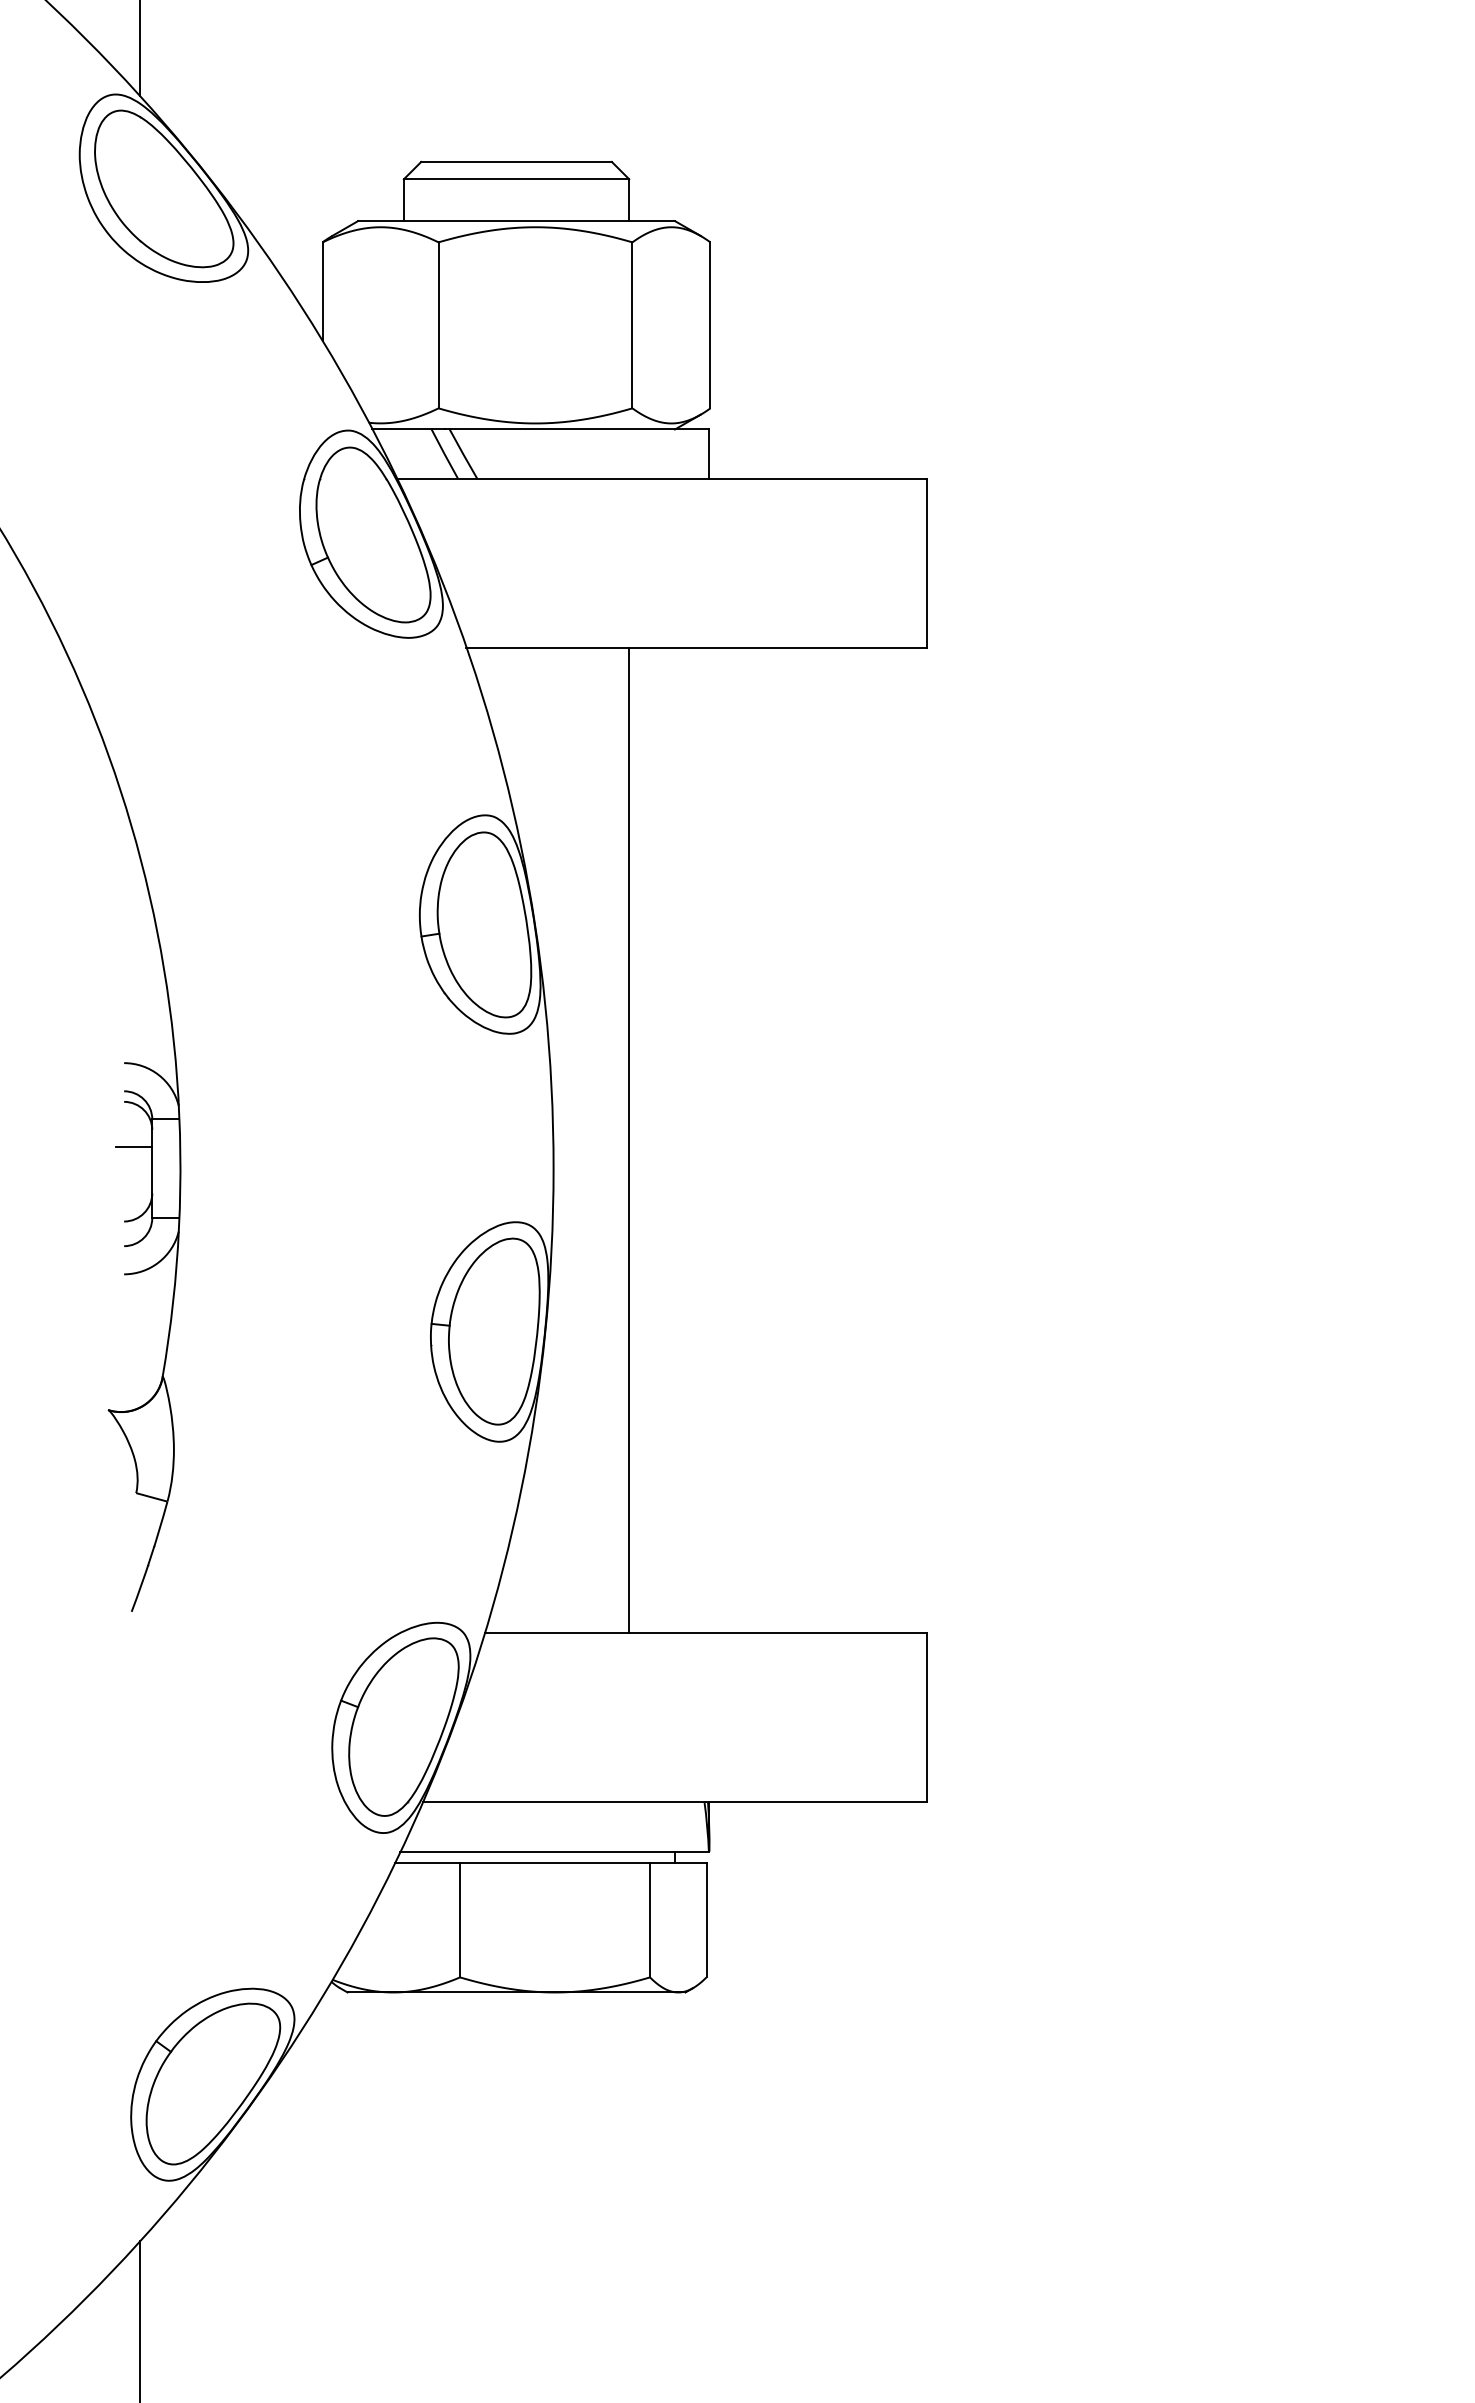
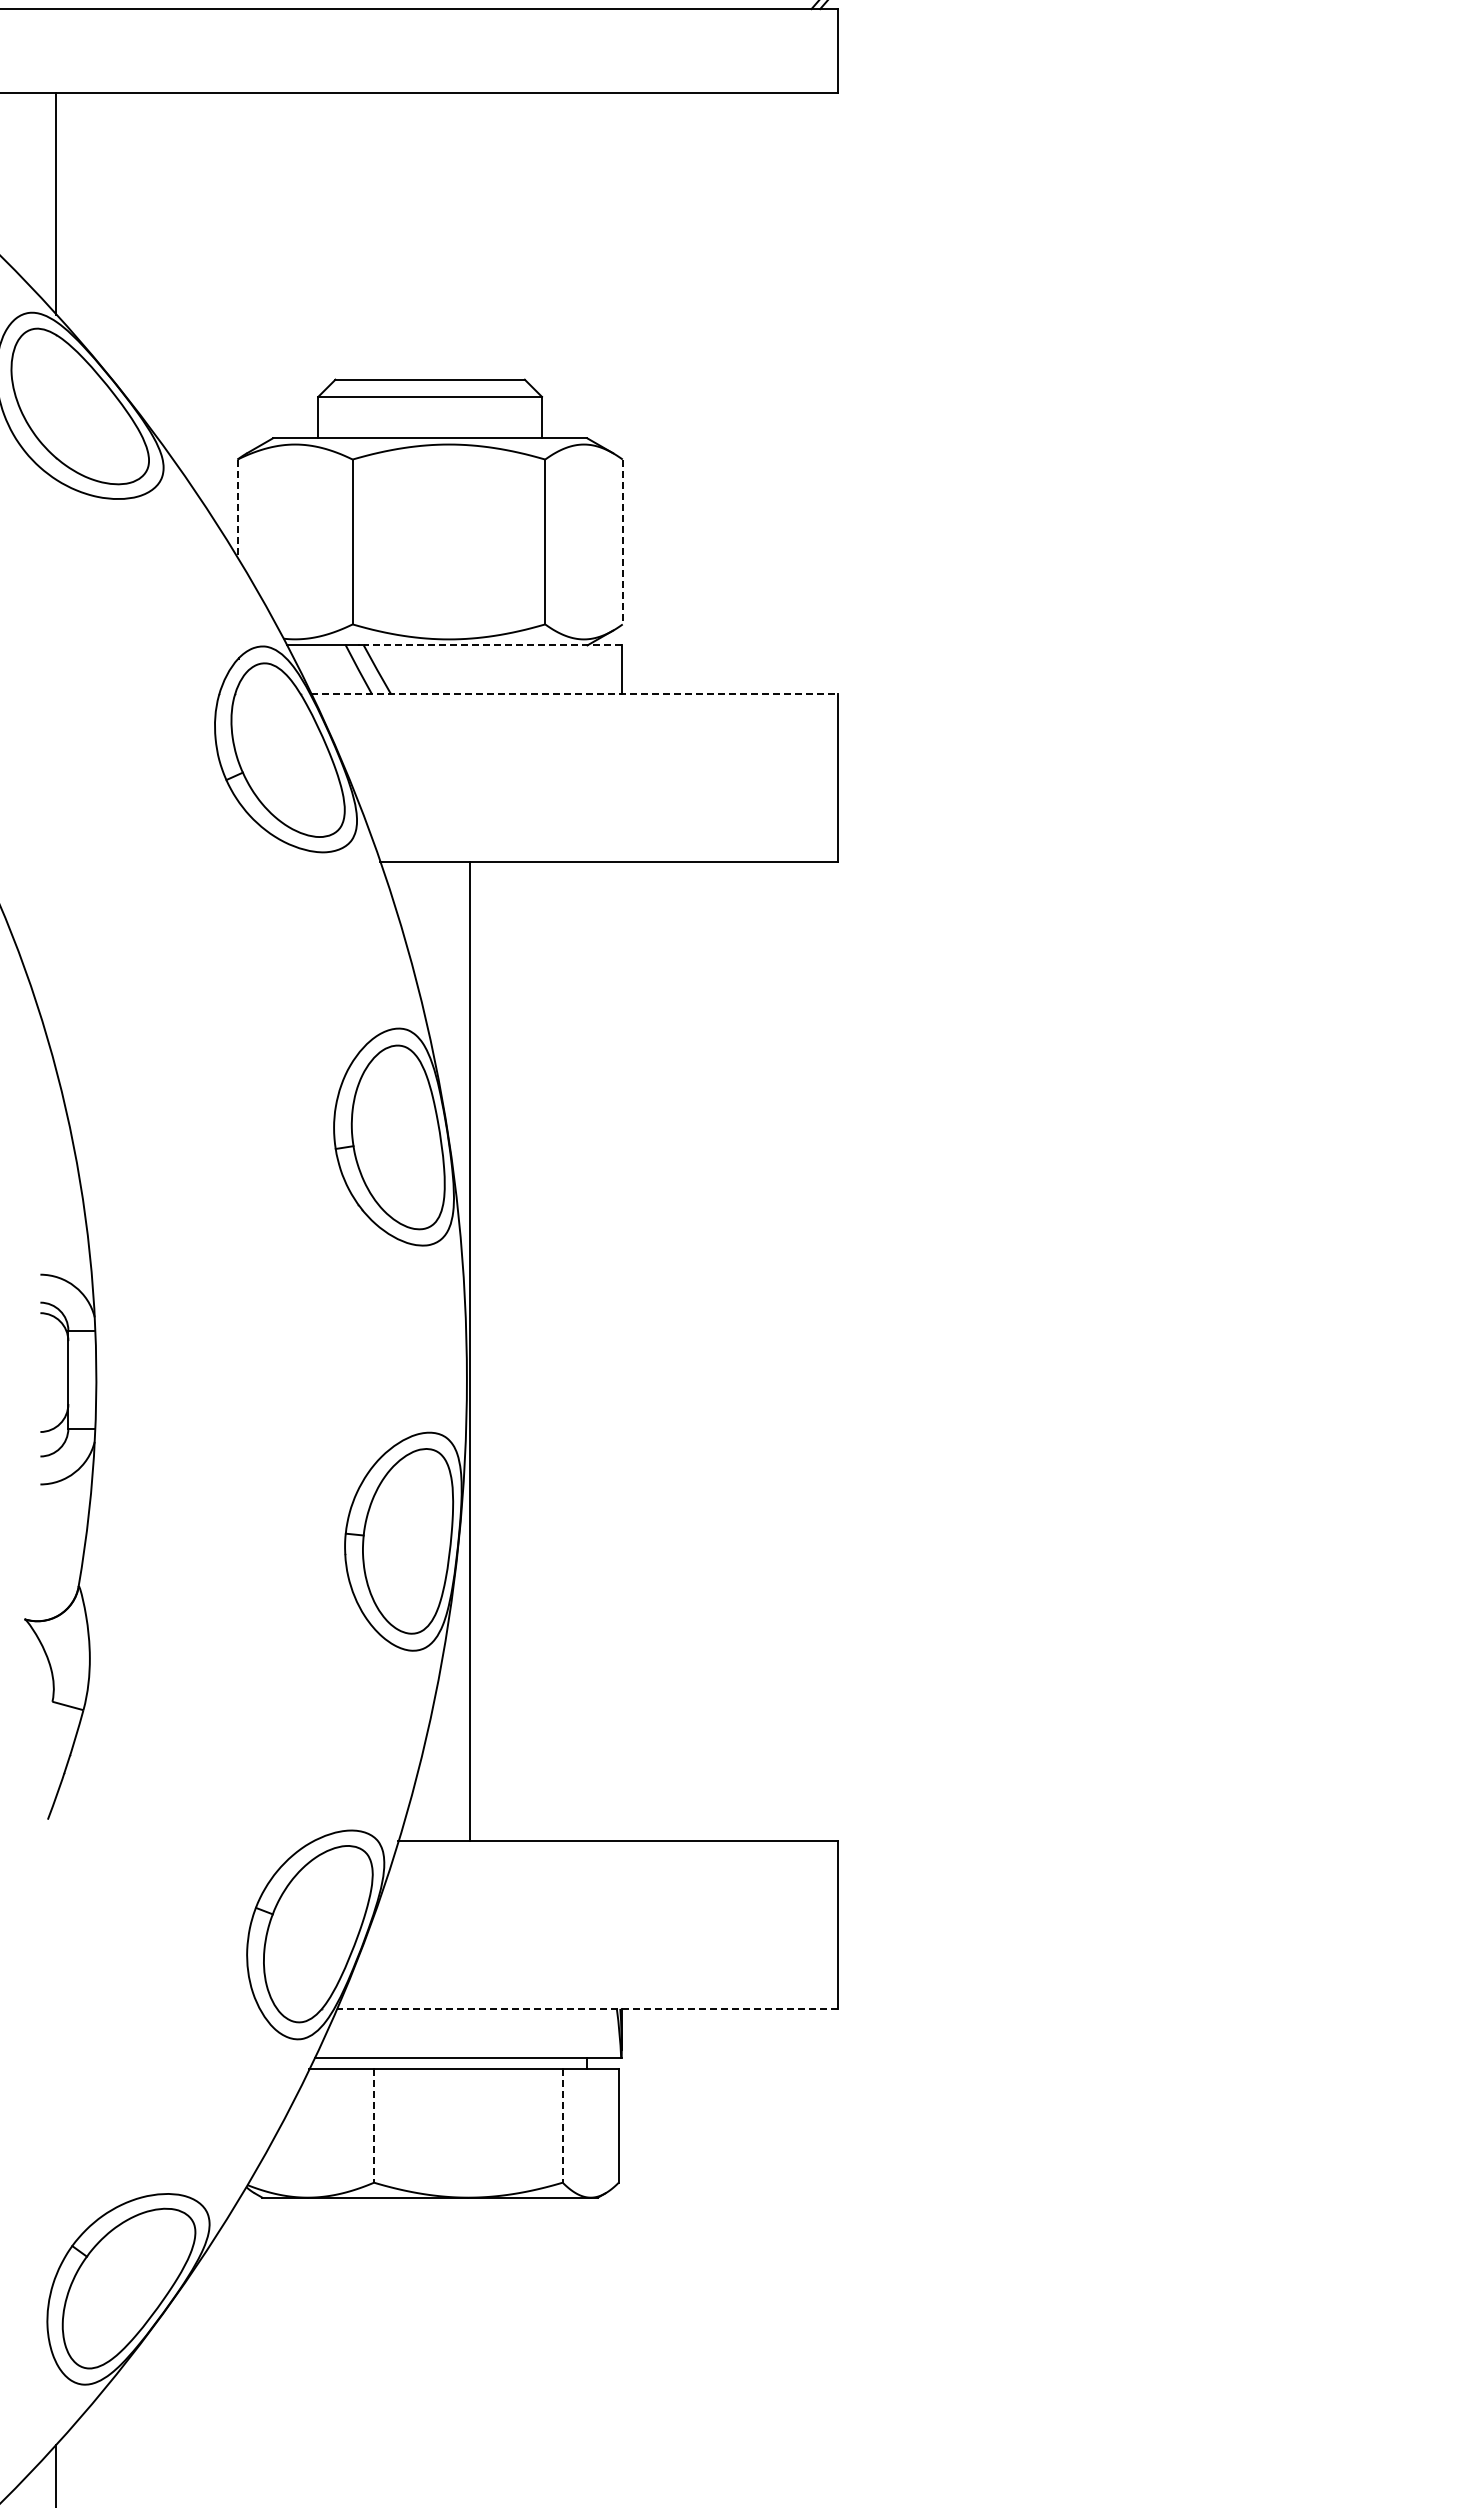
line: (322, 292) -> (237, 509), solid -> dashed
line: (710, 325) -> (622, 542), solid -> dashed
line: (579, 429) -> (492, 645), solid -> dashed
line: (661, 478) -> (574, 694), solid -> dashed
line: (629, 1140) -> (470, 1351), moved
line: (134, 1147) -> (50, 1358), removed
line: (673, 1801) -> (586, 2008), solid -> dashed
line: (460, 1919) -> (374, 2125), solid -> dashed
line: (649, 1919) -> (562, 2125), solid -> dashed

